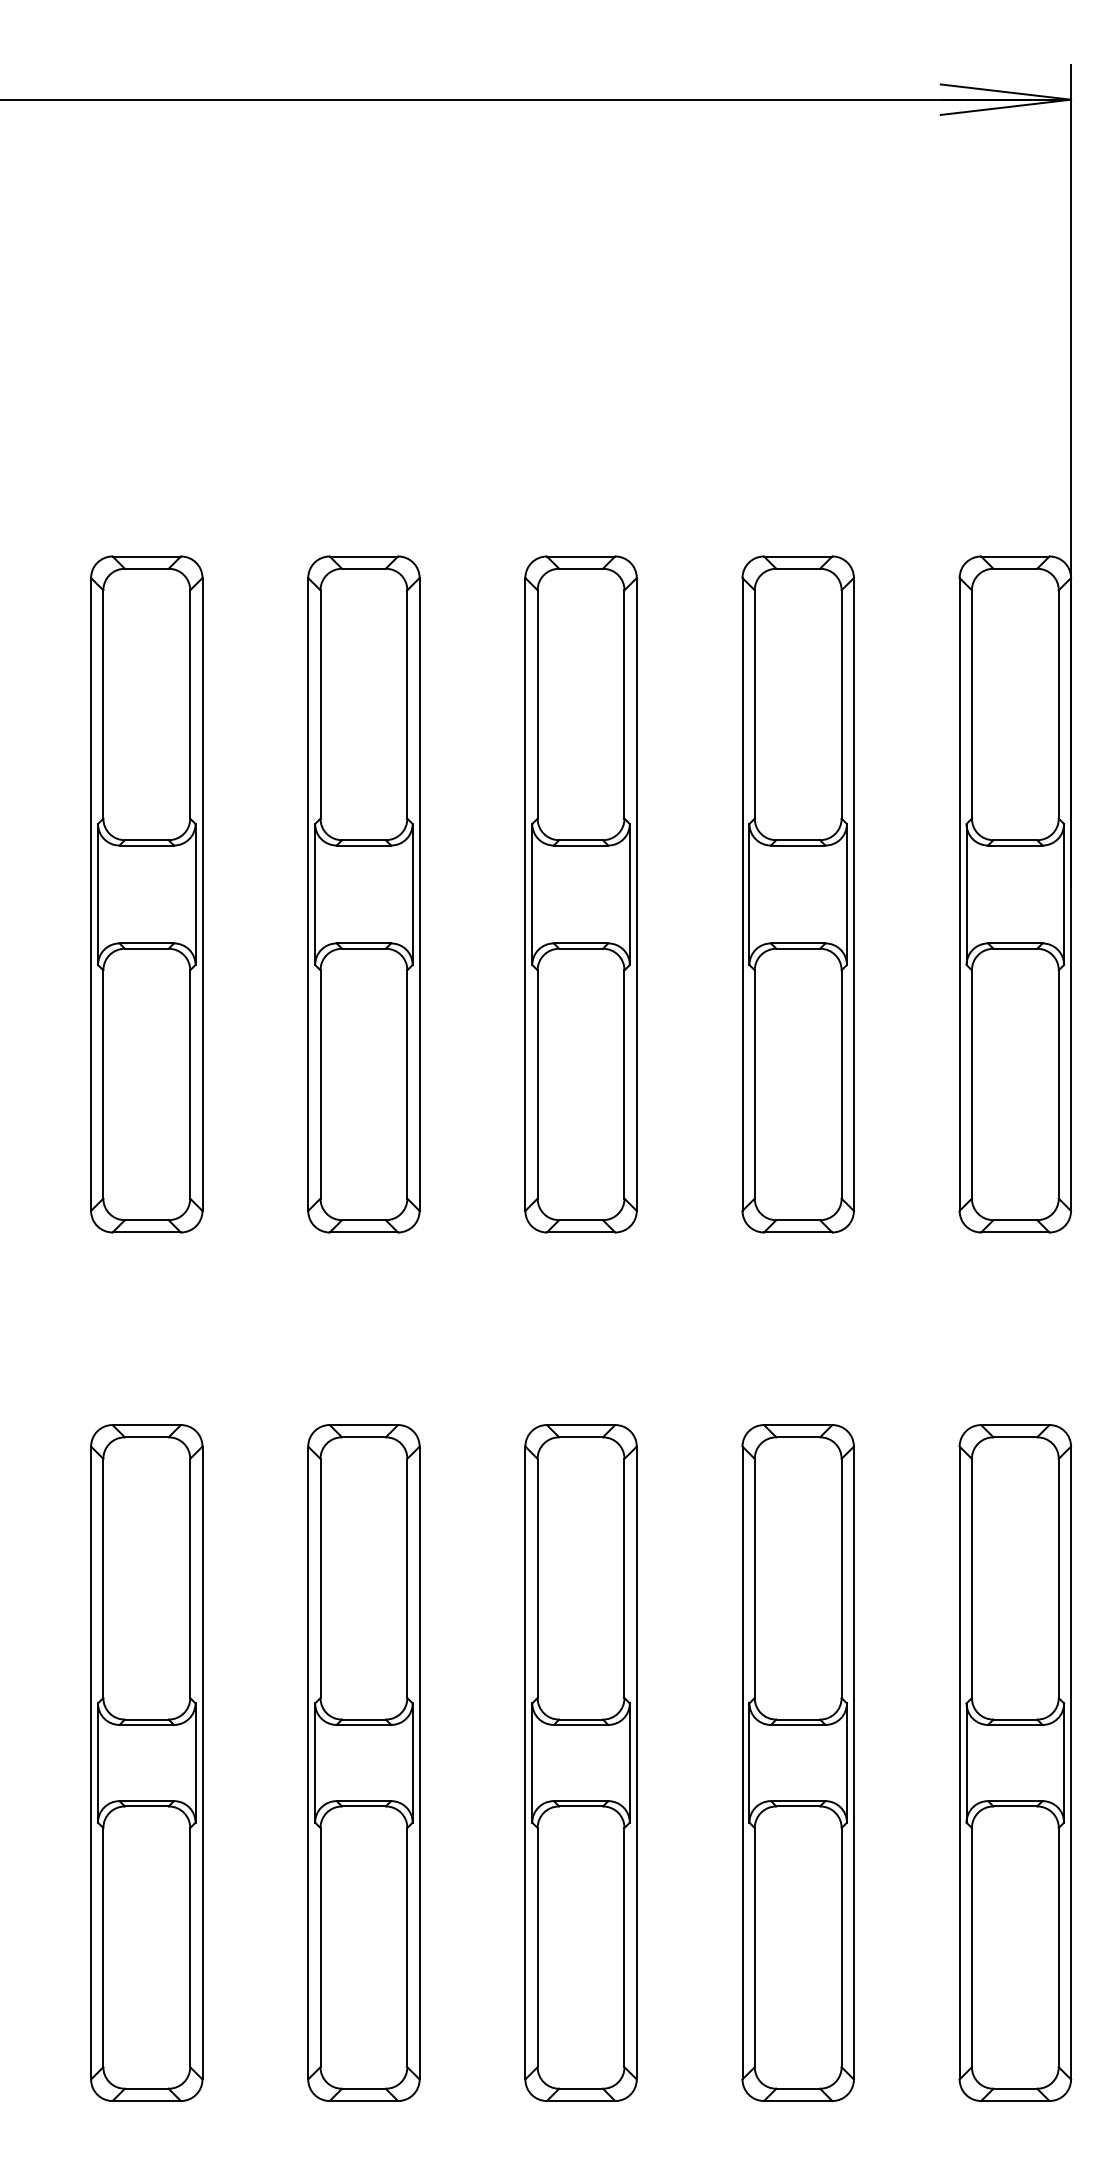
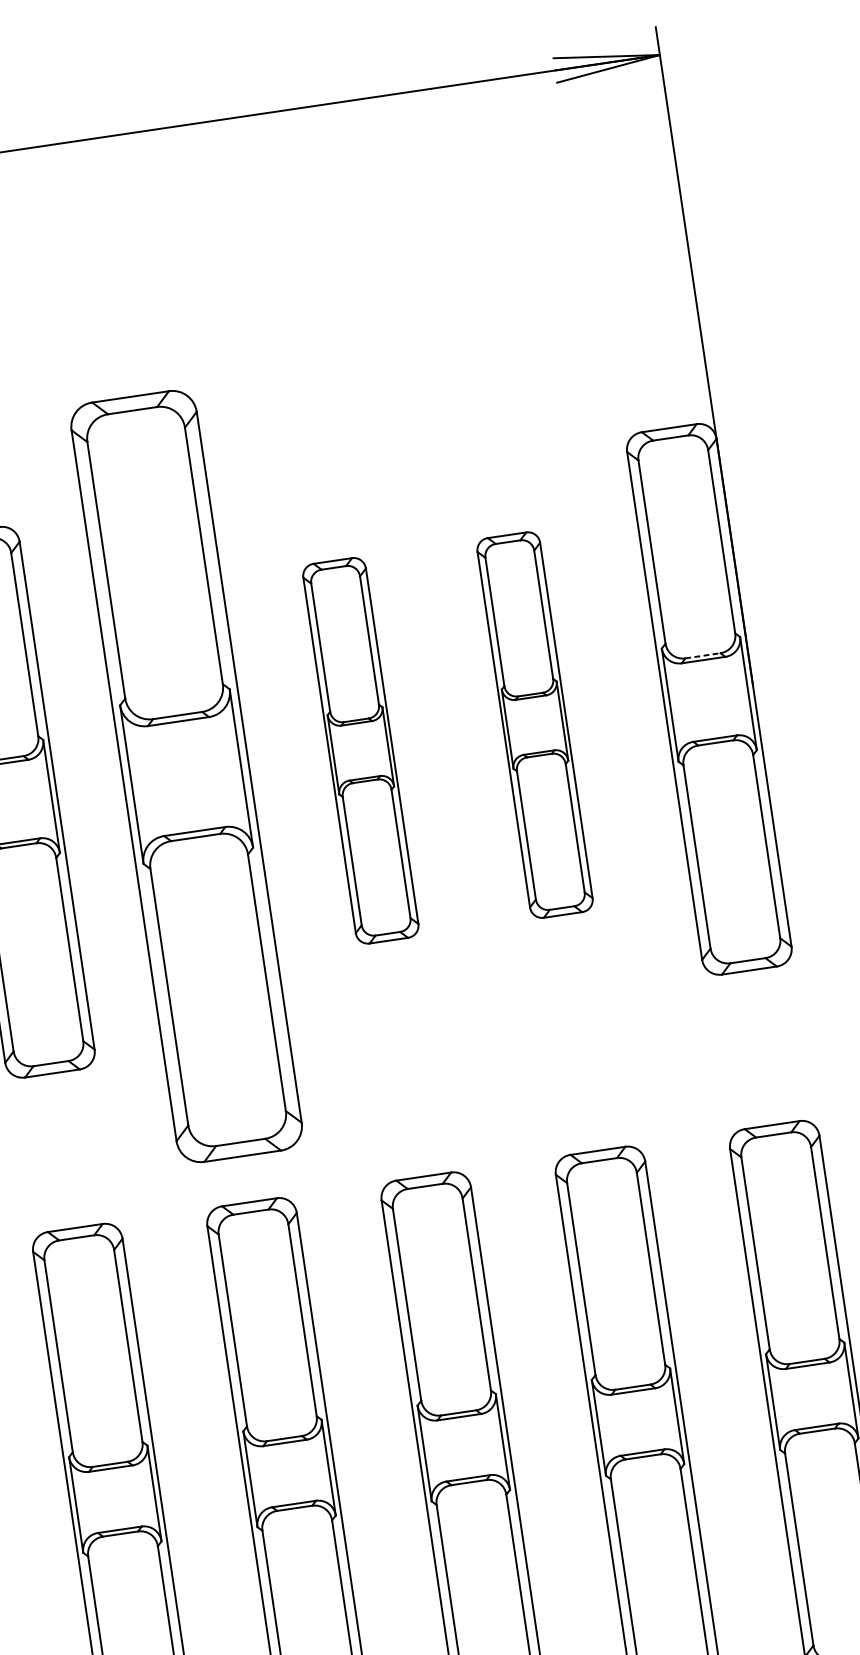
line: (1015, 840) -> (703, 656), solid -> dashed
part: (363, 894) -> (186, 776), size x1.4
part: (580, 894) -> (360, 750), size x0.7
part: (797, 894) -> (534, 725), size x0.7

